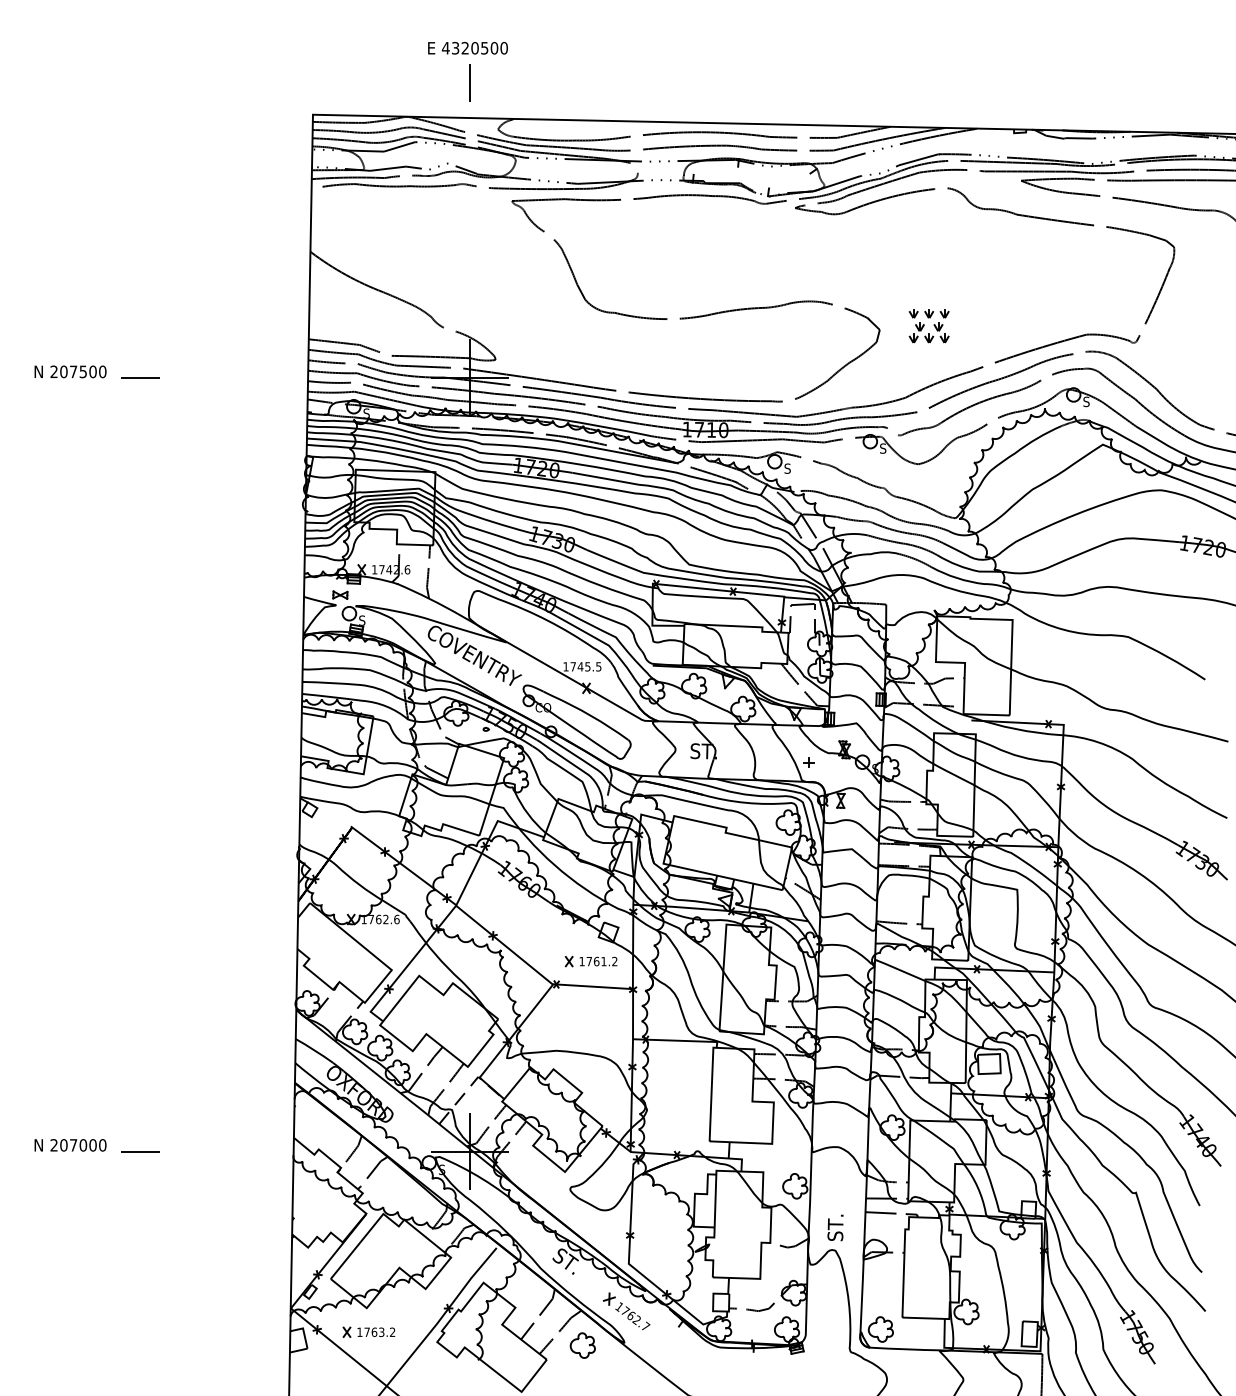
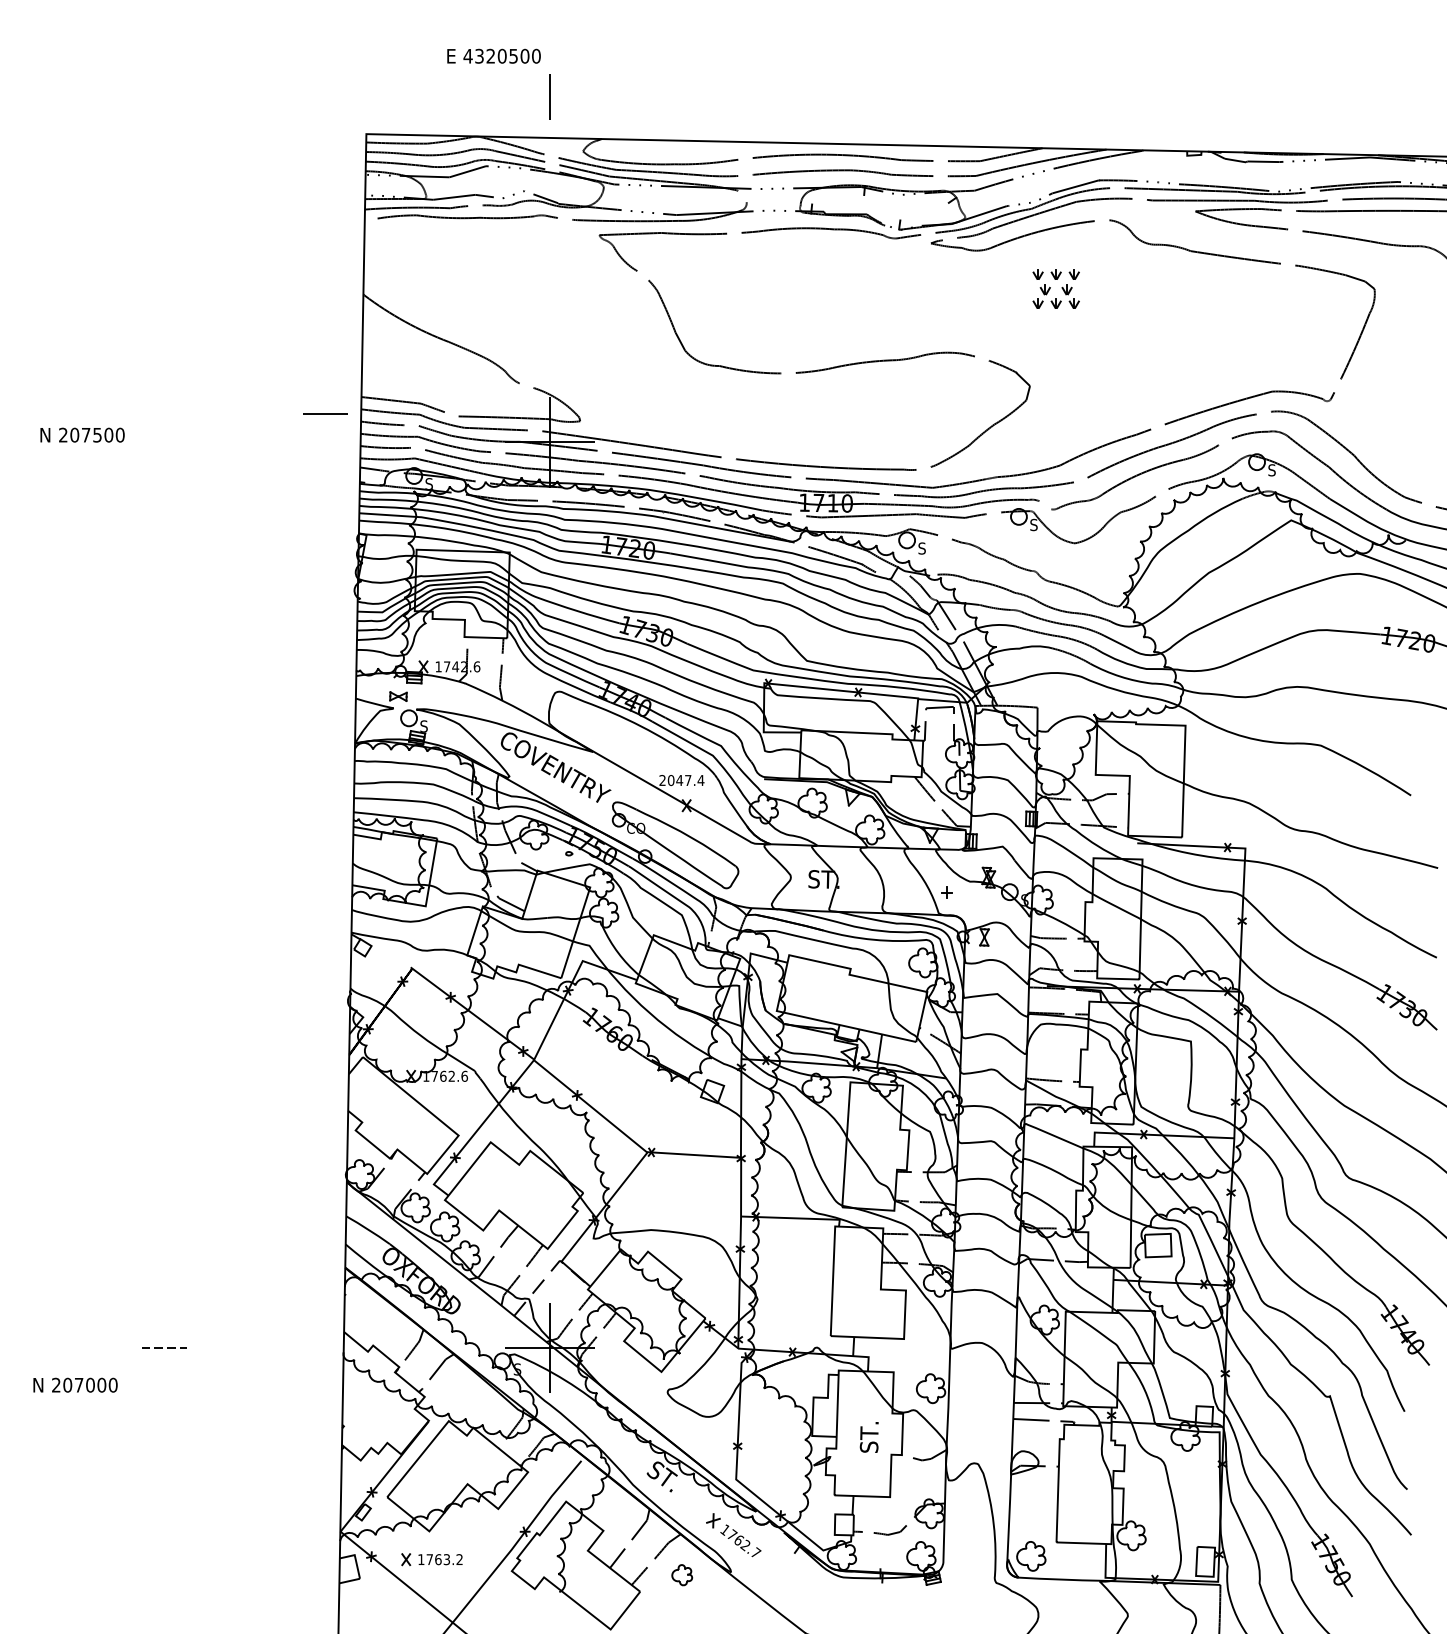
text: (467, 48) -> (493, 56), moved
part: (928, 326) -> (1055, 289), moved
line: (140, 377) -> (326, 413), moved
text: (582, 666) -> (681, 780), 1745.5 -> 2047.4
part: (590, 961) -> (691, 1125), removed
text: (70, 1145) -> (75, 1385), moved
line: (140, 1151) -> (164, 1347), solid -> dashed
text: (835, 1227) -> (869, 1436), moved
part: (582, 1345) -> (681, 1575), size x0.7

